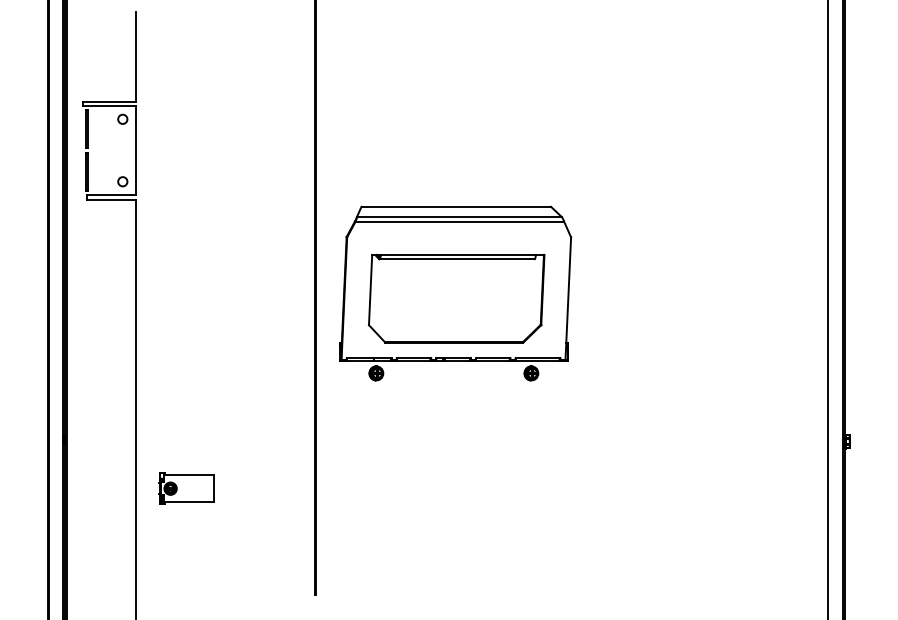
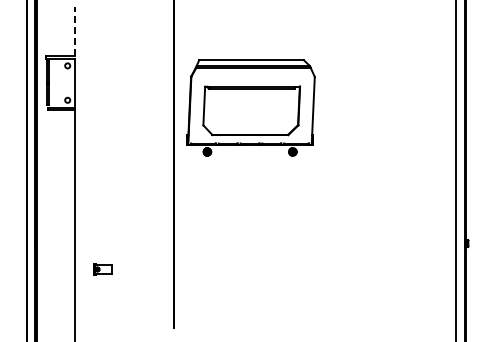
line: (136, 56) -> (75, 31), solid -> dashed
part: (454, 292) -> (250, 107), moved
part: (185, 488) -> (102, 269), size x0.6

